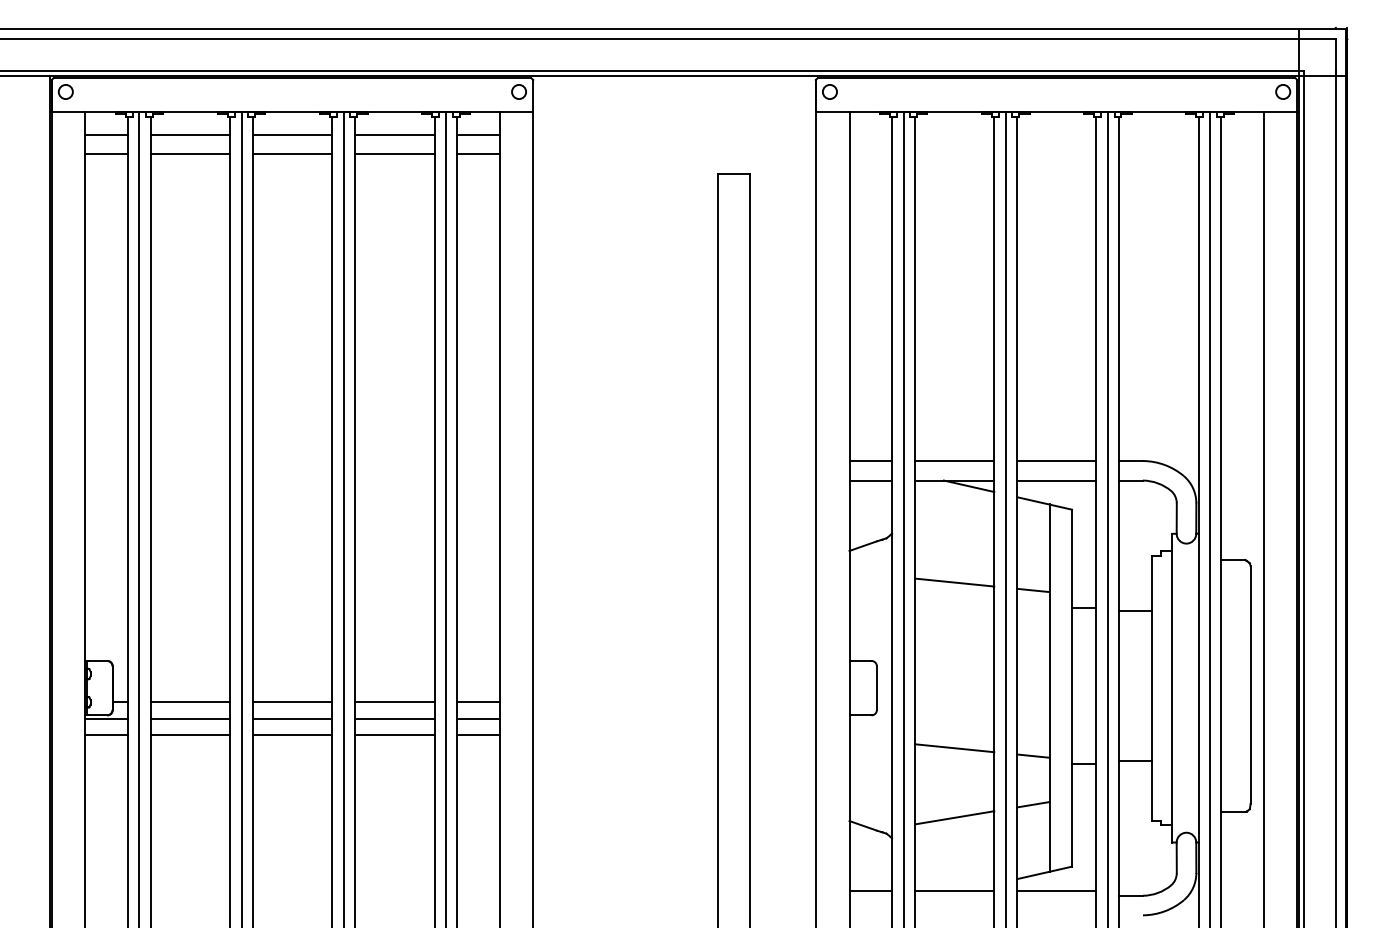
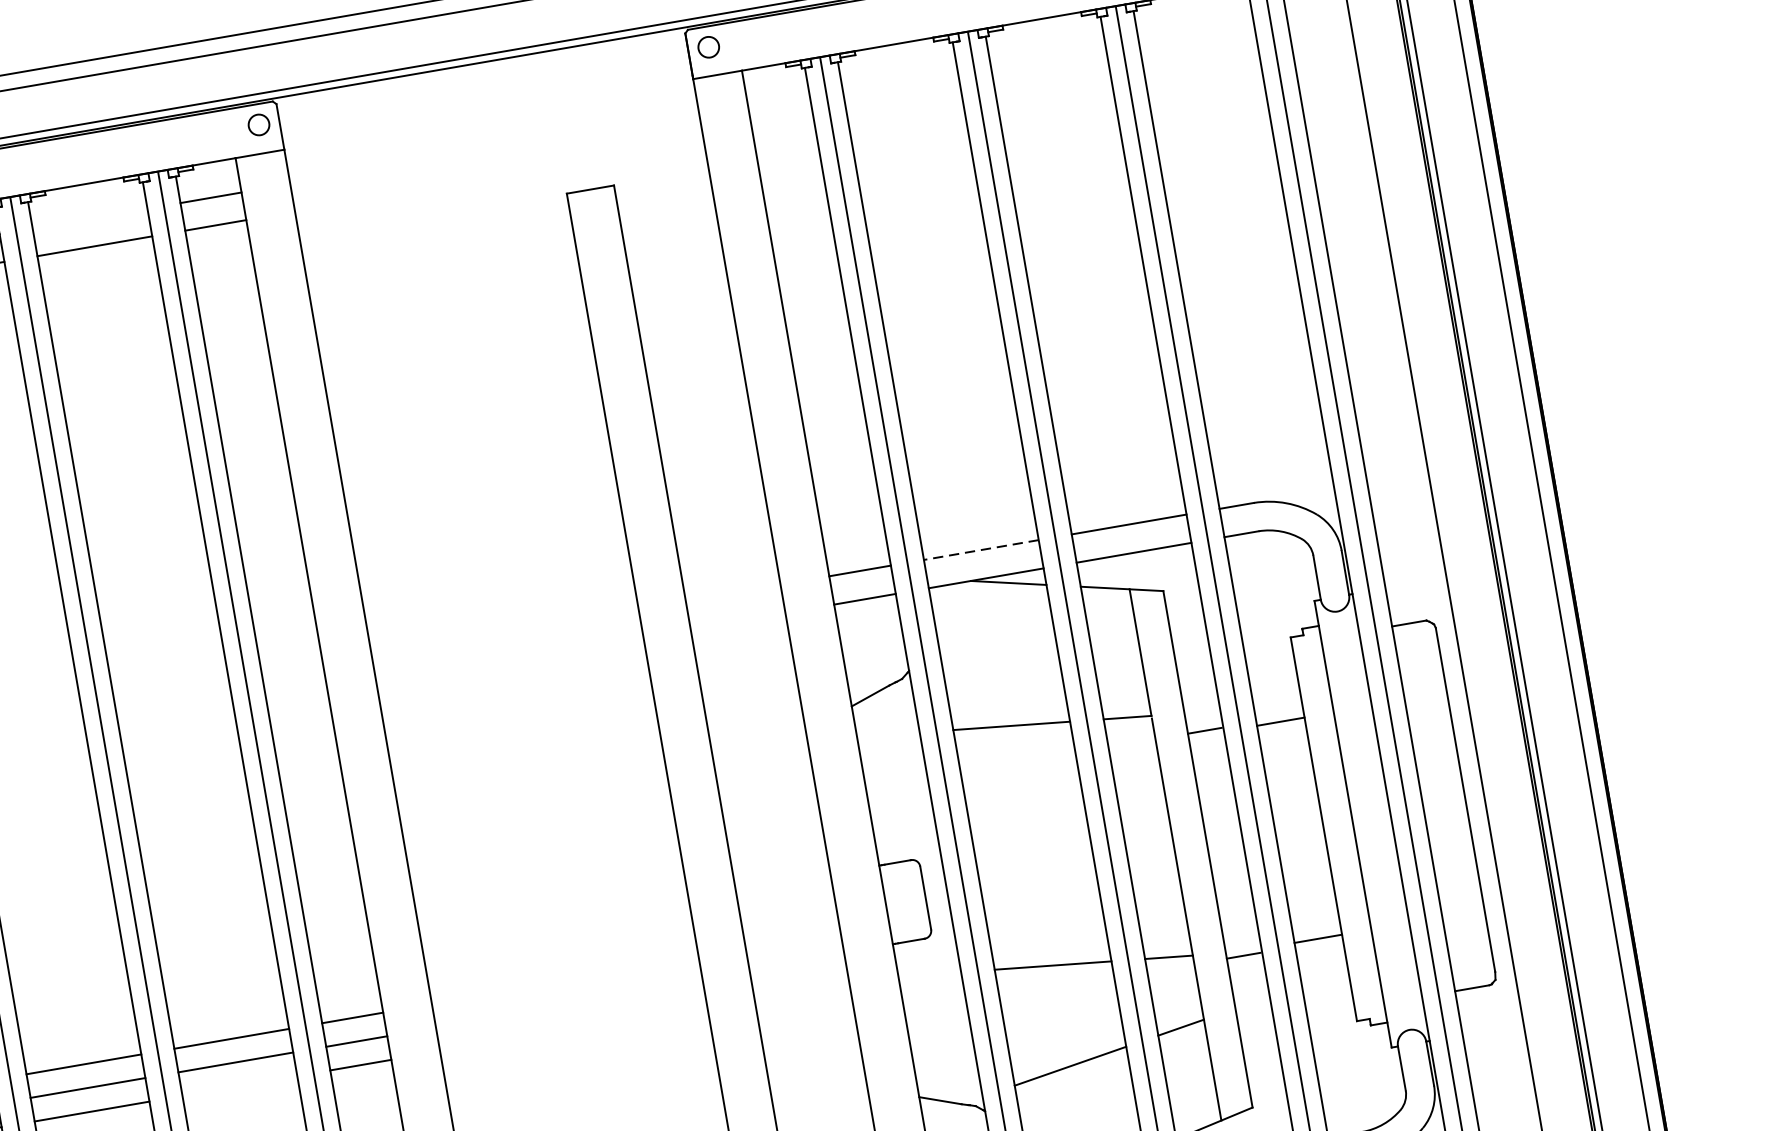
line: (394, 135) -> (89, 219), removed
line: (954, 461) -> (981, 550), solid -> dashed
line: (394, 734) -> (239, 1085), removed

